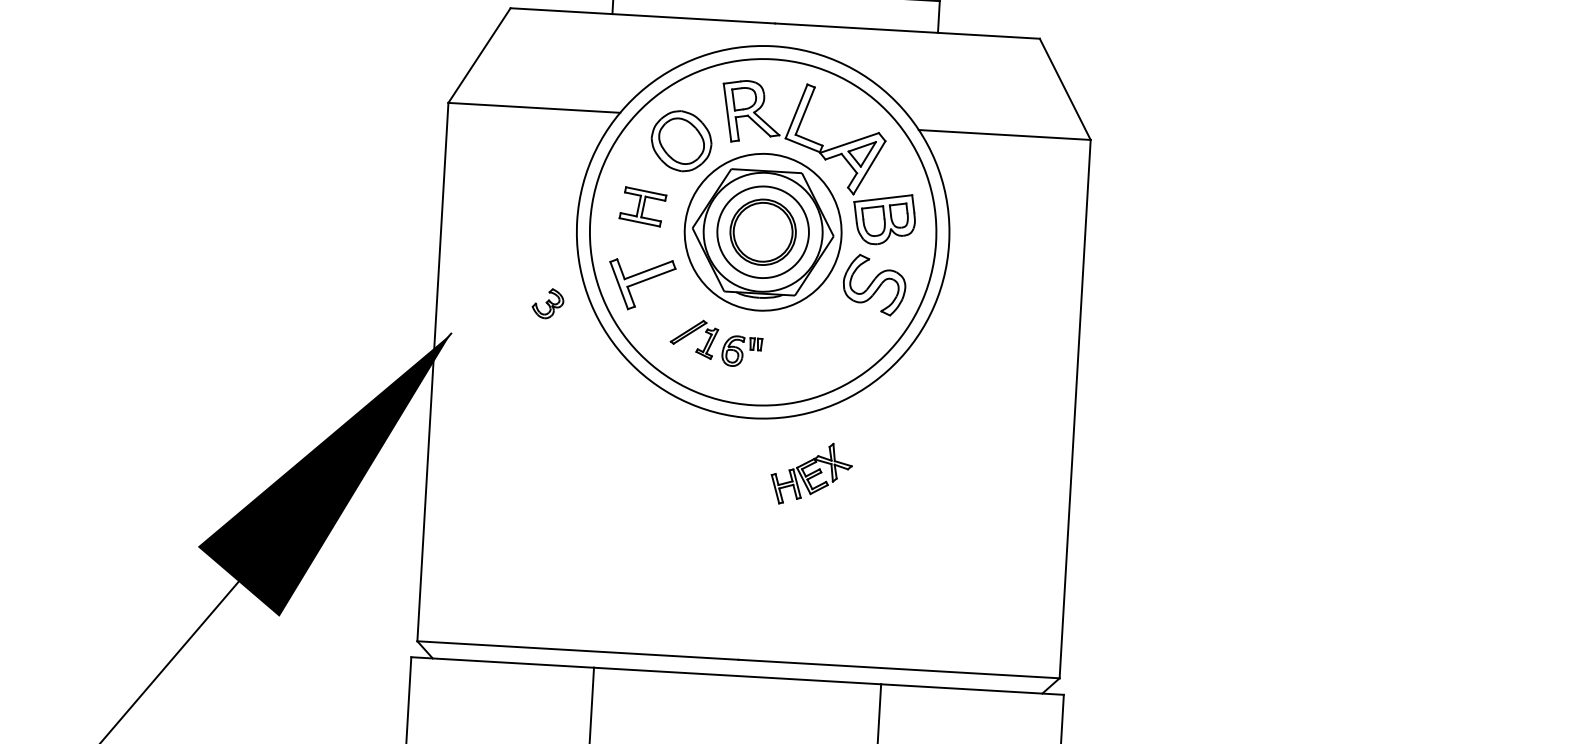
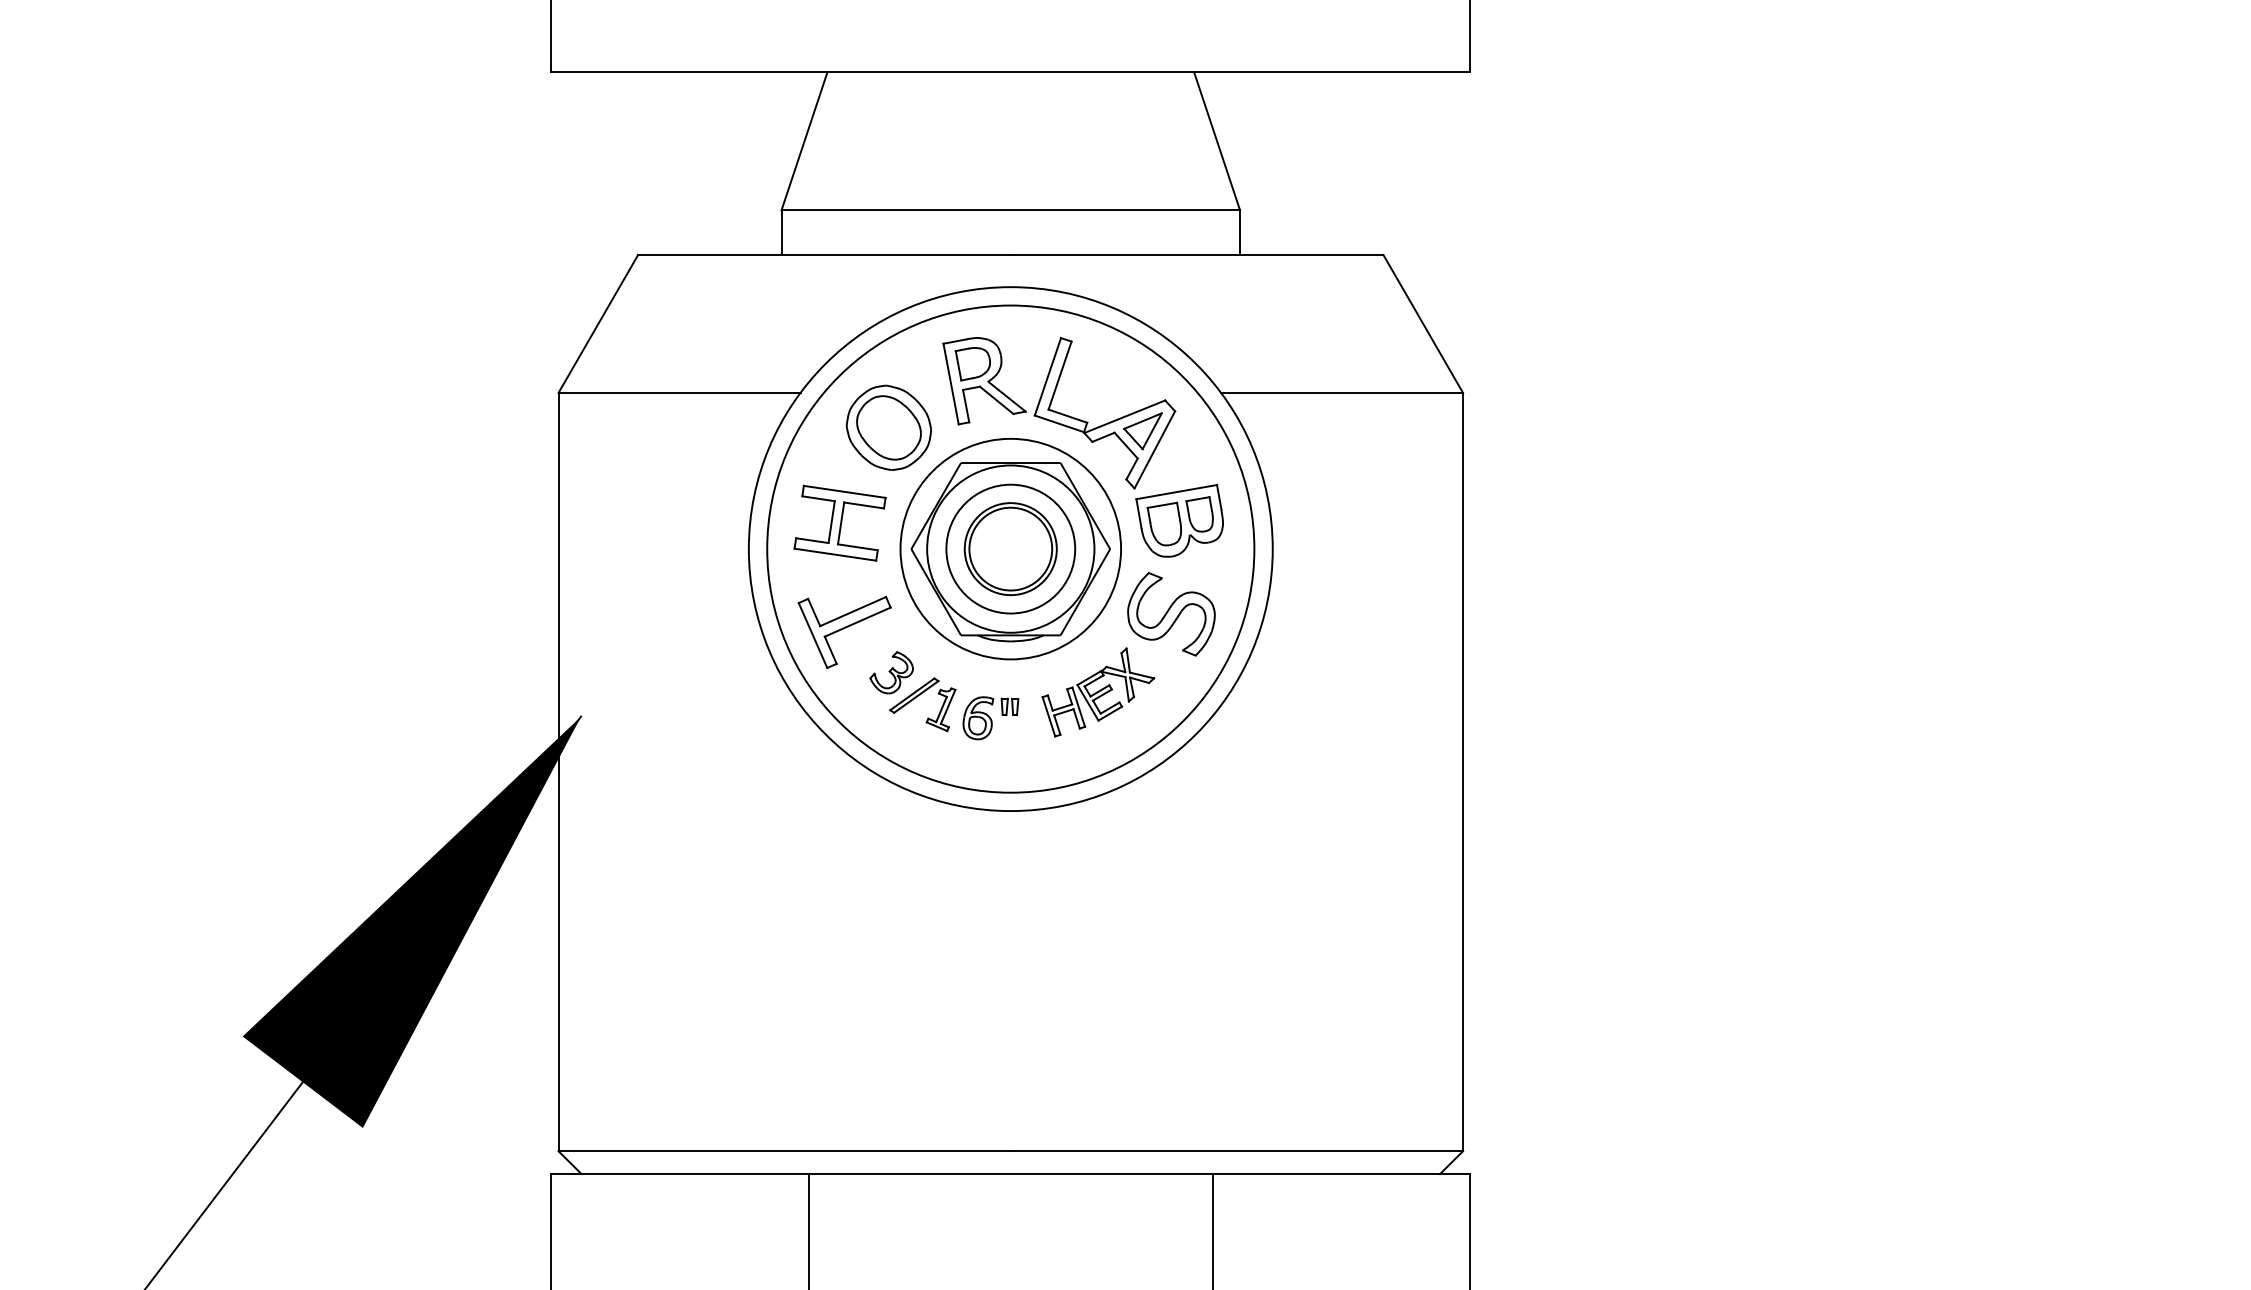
part: (642, 206) -> (839, 522), size x1.43
part: (547, 303) -> (891, 672), moved
part: (811, 474) -> (1098, 692), moved

